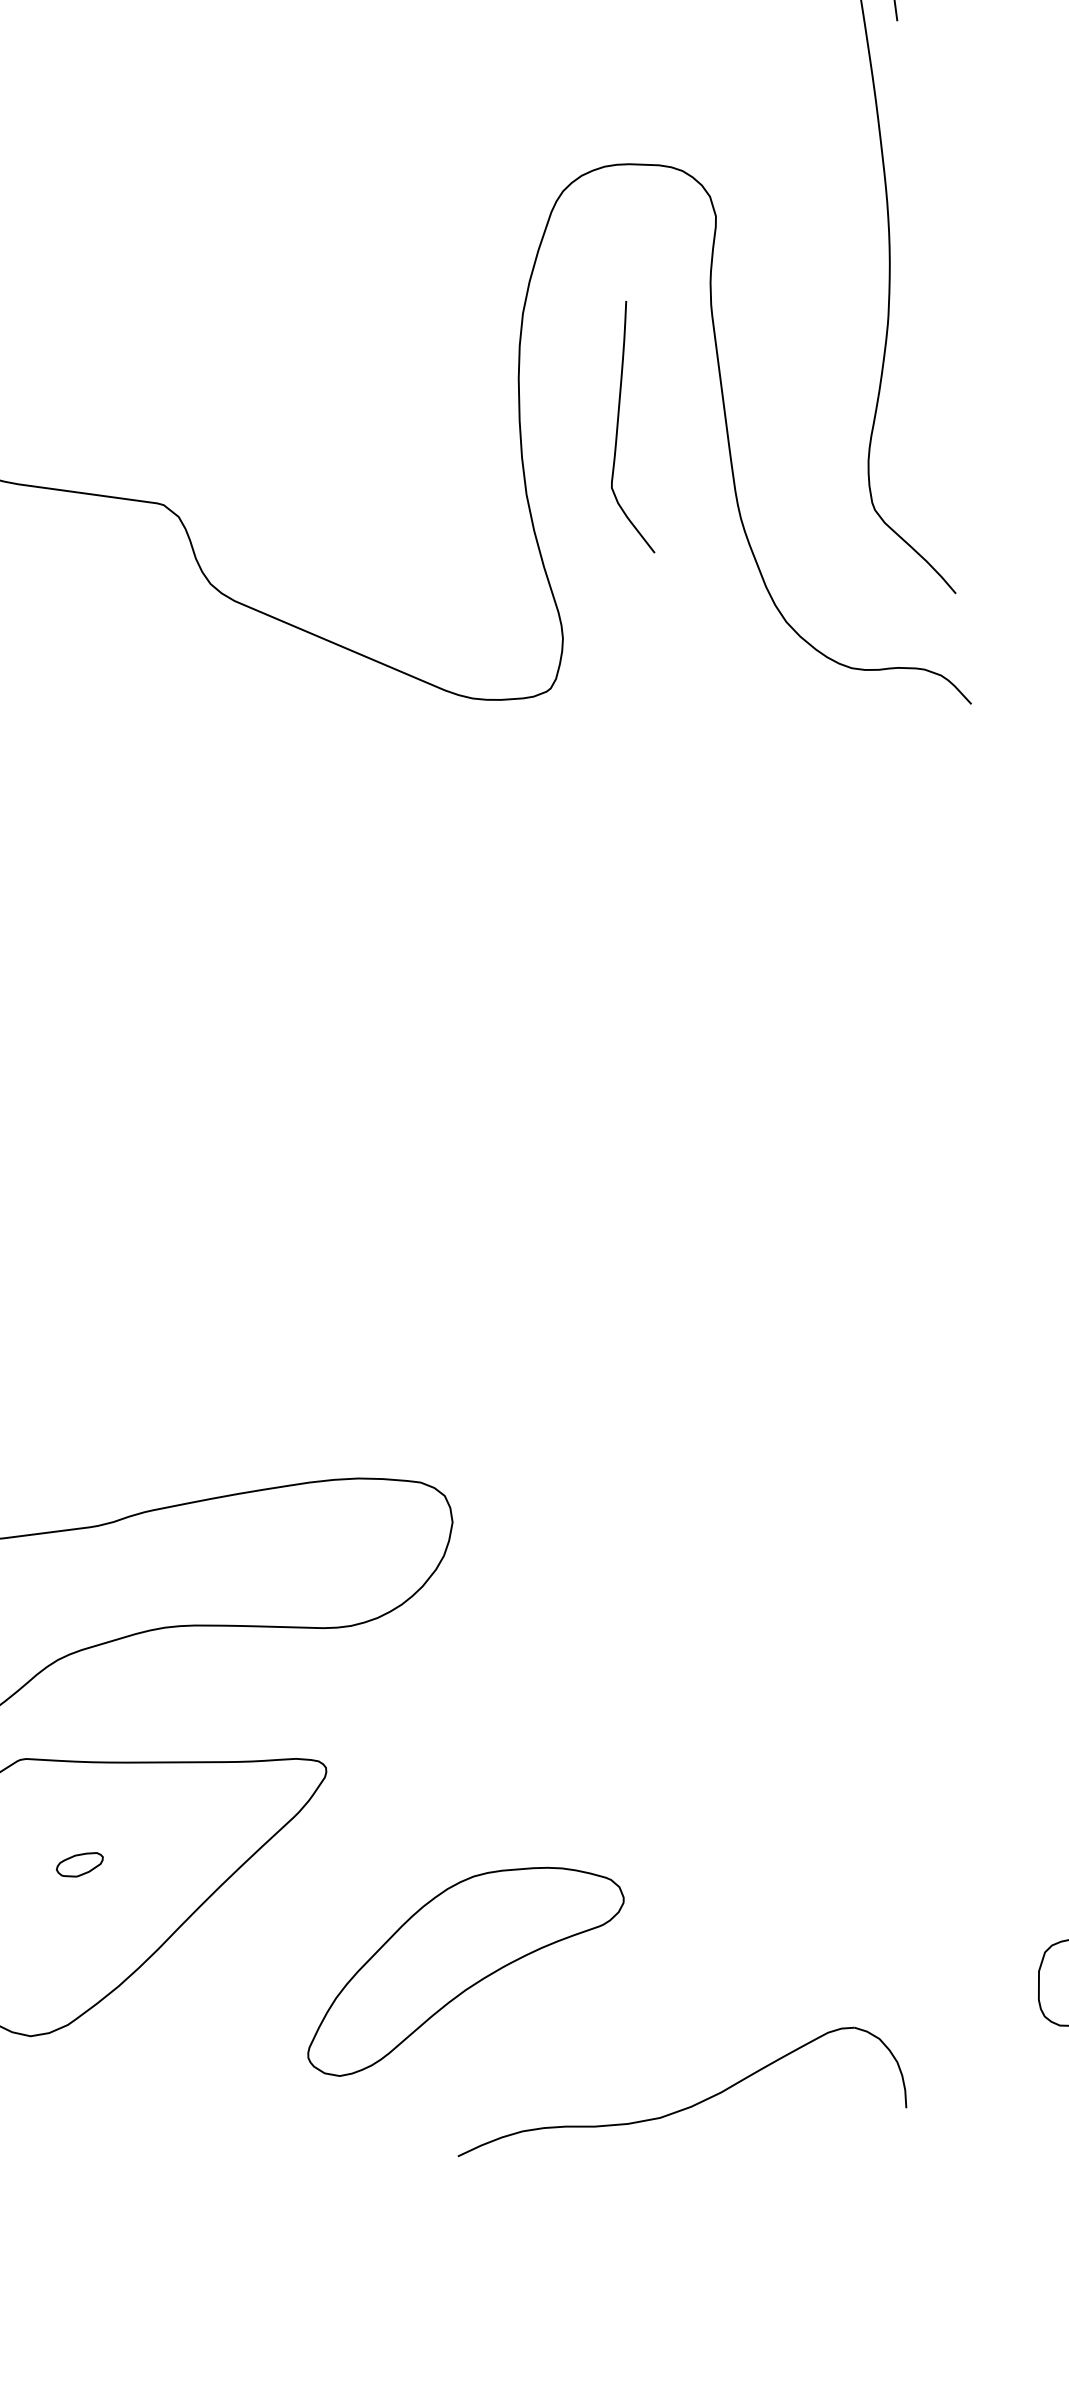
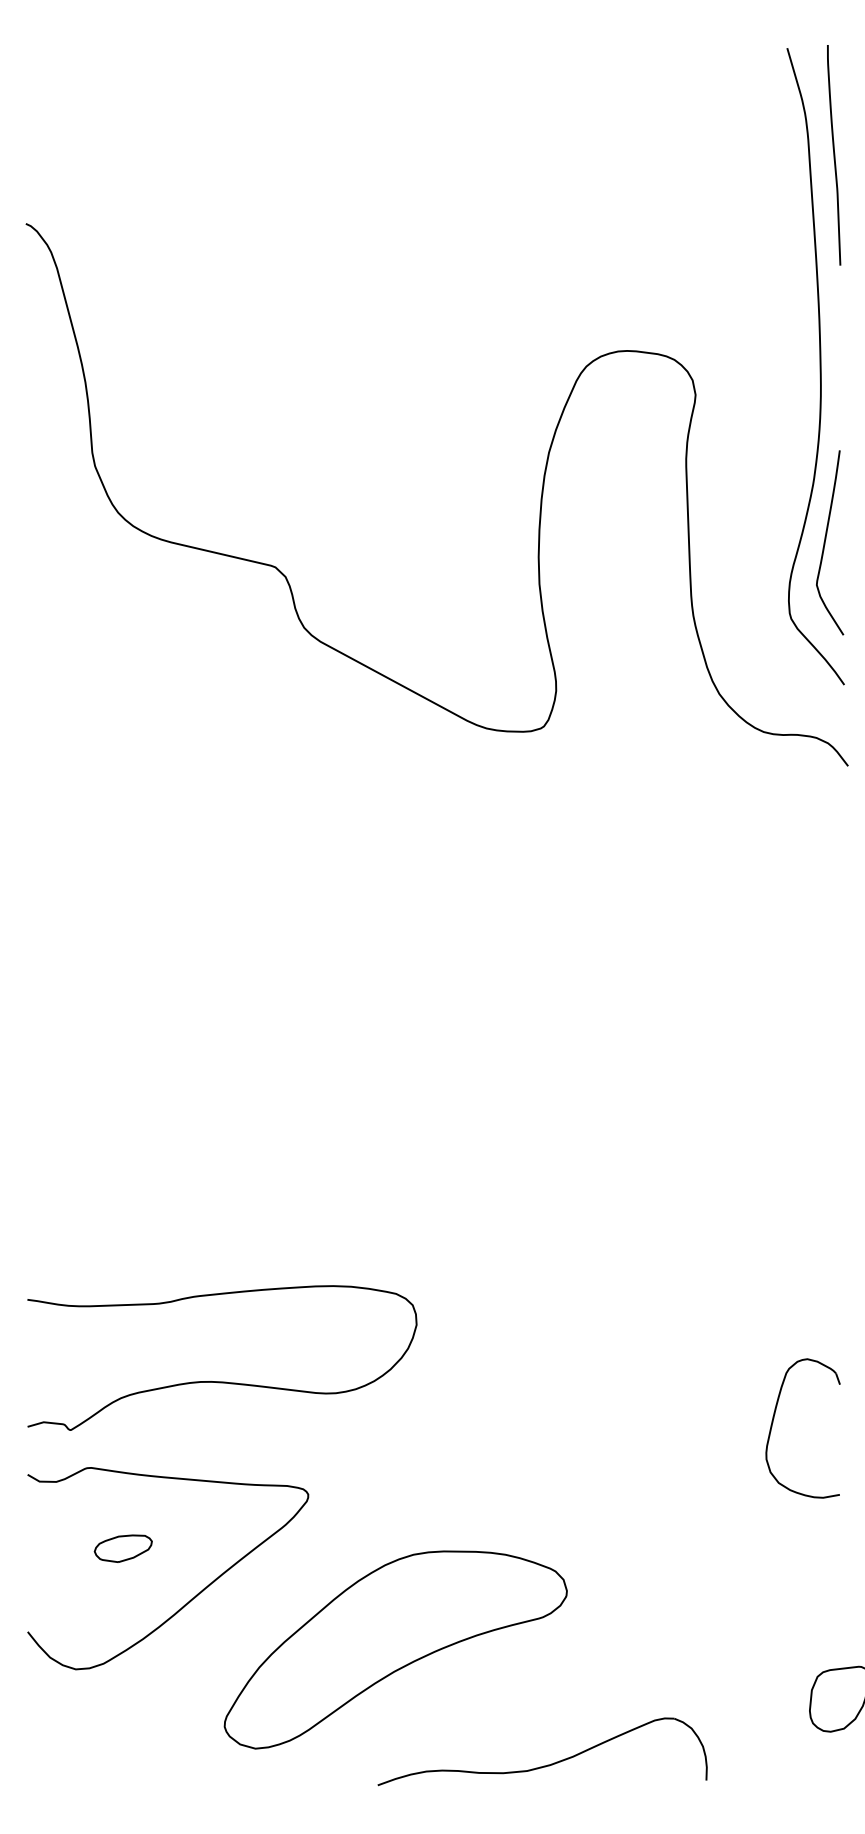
curve: (619, 424) -> (826, 539), moved
part: (952, 1610) -> (773, 1422), added
part: (79, 1865) -> (122, 1548), size x1.67
part: (464, 1968) -> (395, 1649), size x1.43

